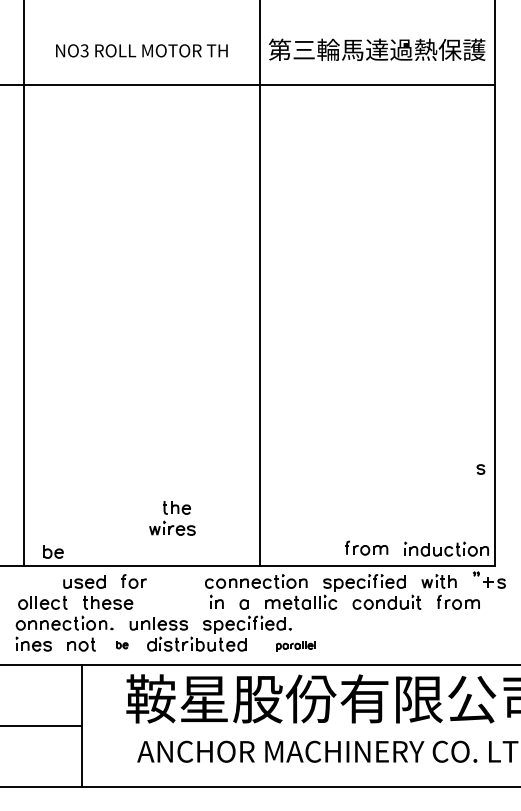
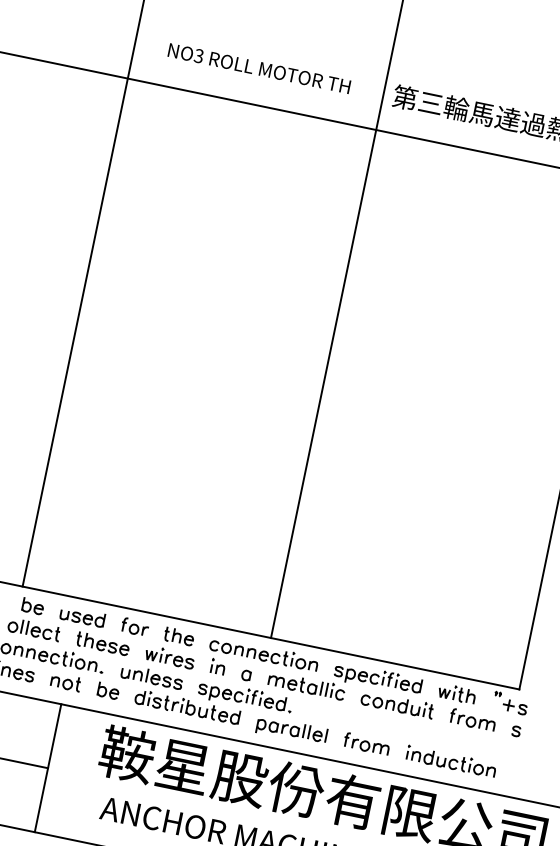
curve: (480, 469) -> (515, 731), moved
part: (172, 518) -> (172, 646), moved
part: (366, 547) -> (366, 743), moved
part: (446, 548) -> (451, 760), moved
part: (53, 551) -> (33, 605), moved
part: (122, 644) -> (109, 691), size x1.67
part: (295, 646) -> (291, 731), size x1.67

